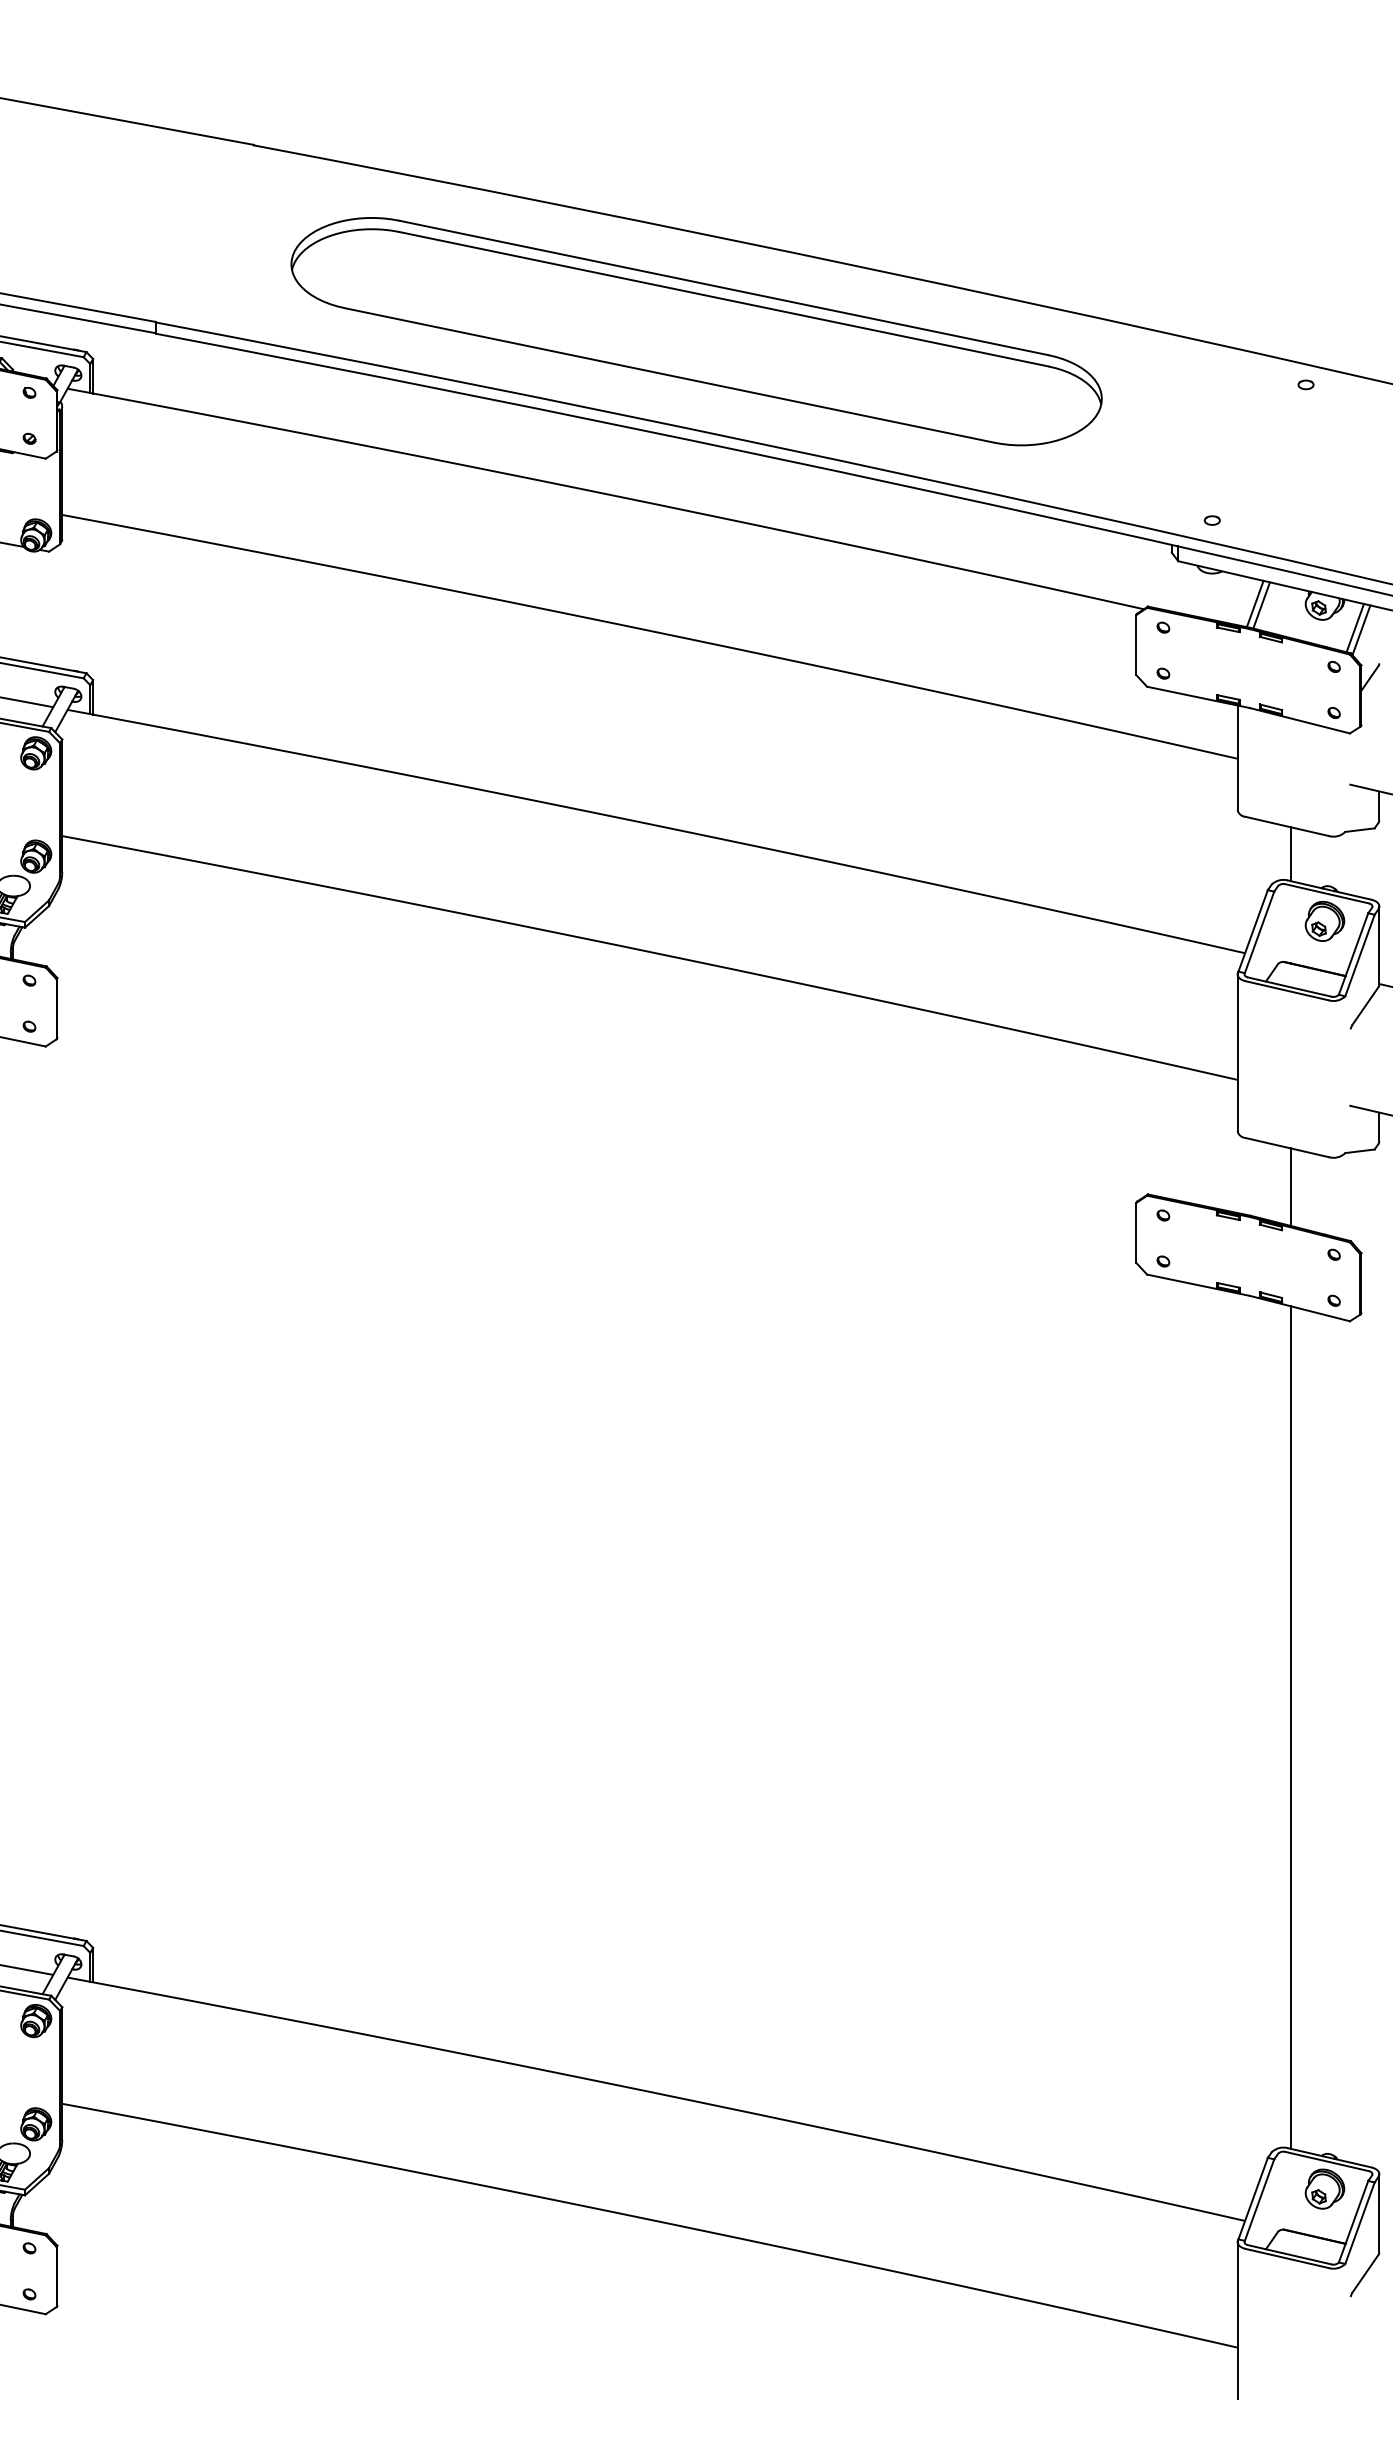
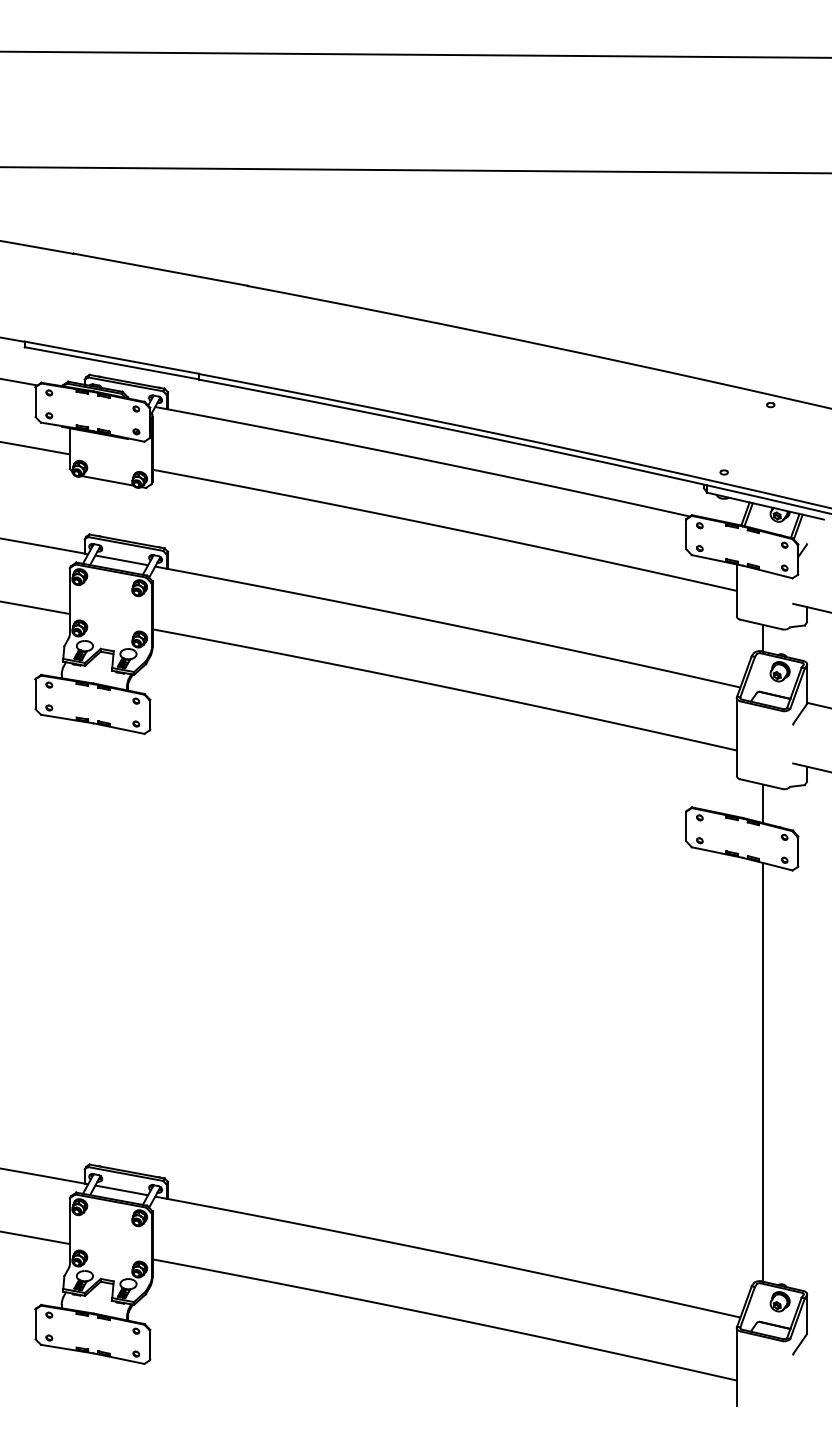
part: (695, 331) -> (467, 378), removed

